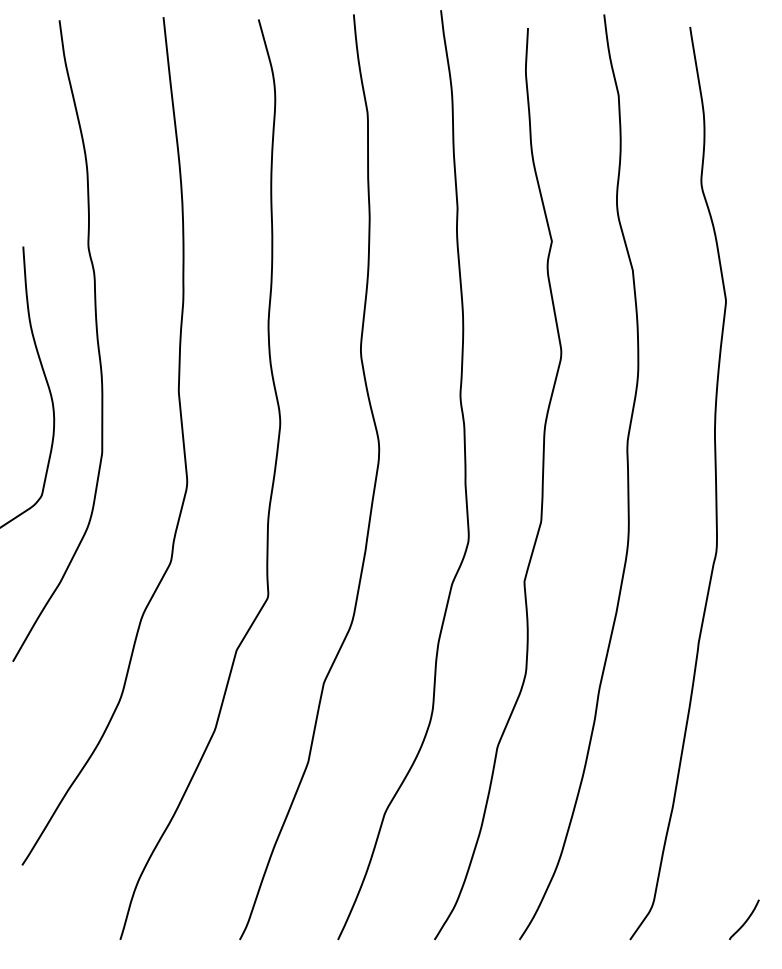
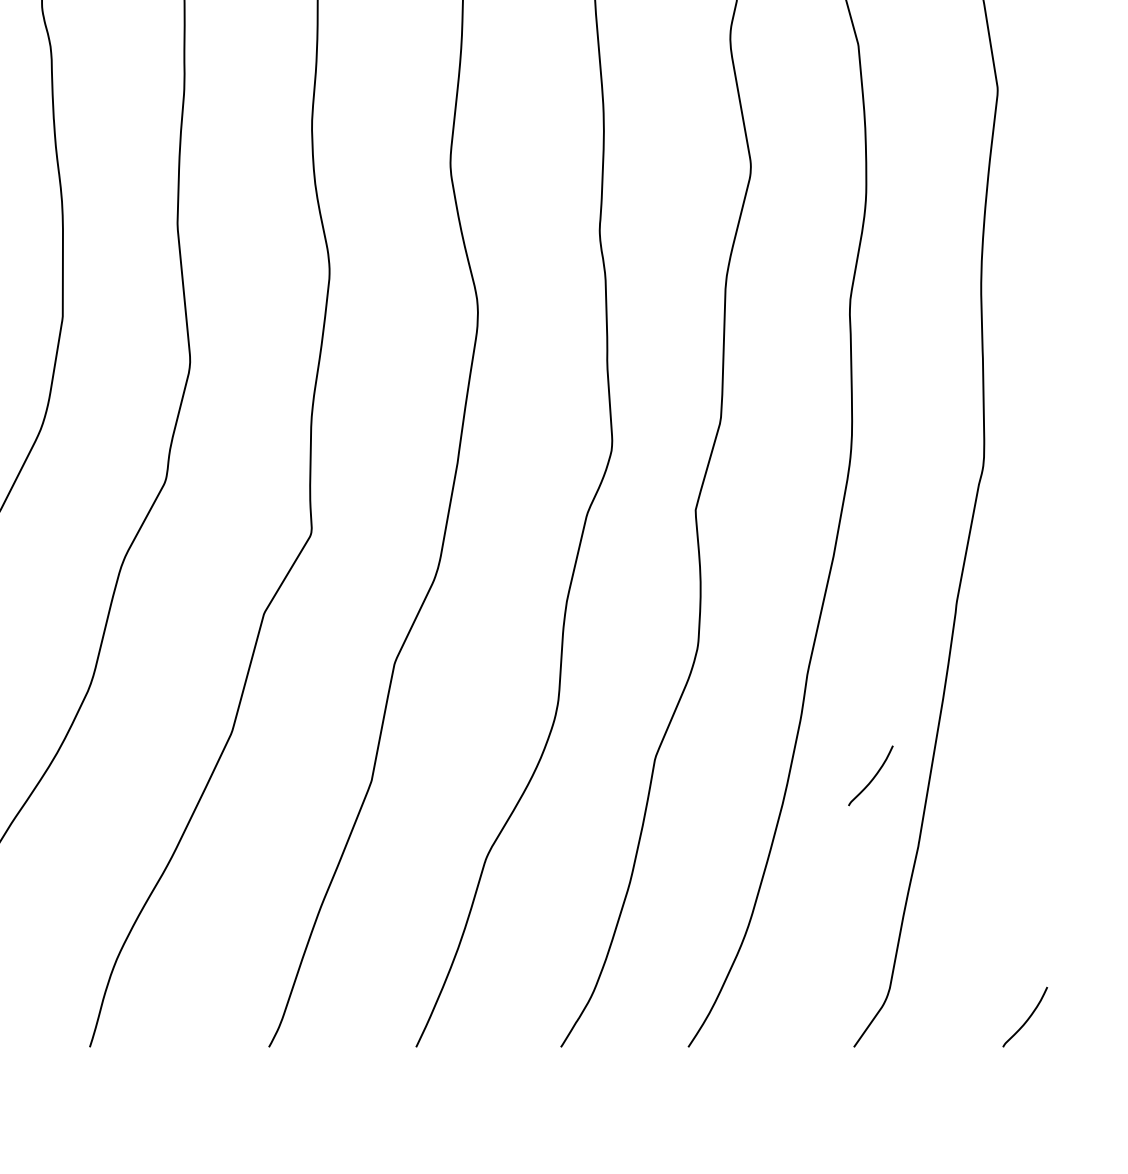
curve: (642, 759) -> (872, 776), added

